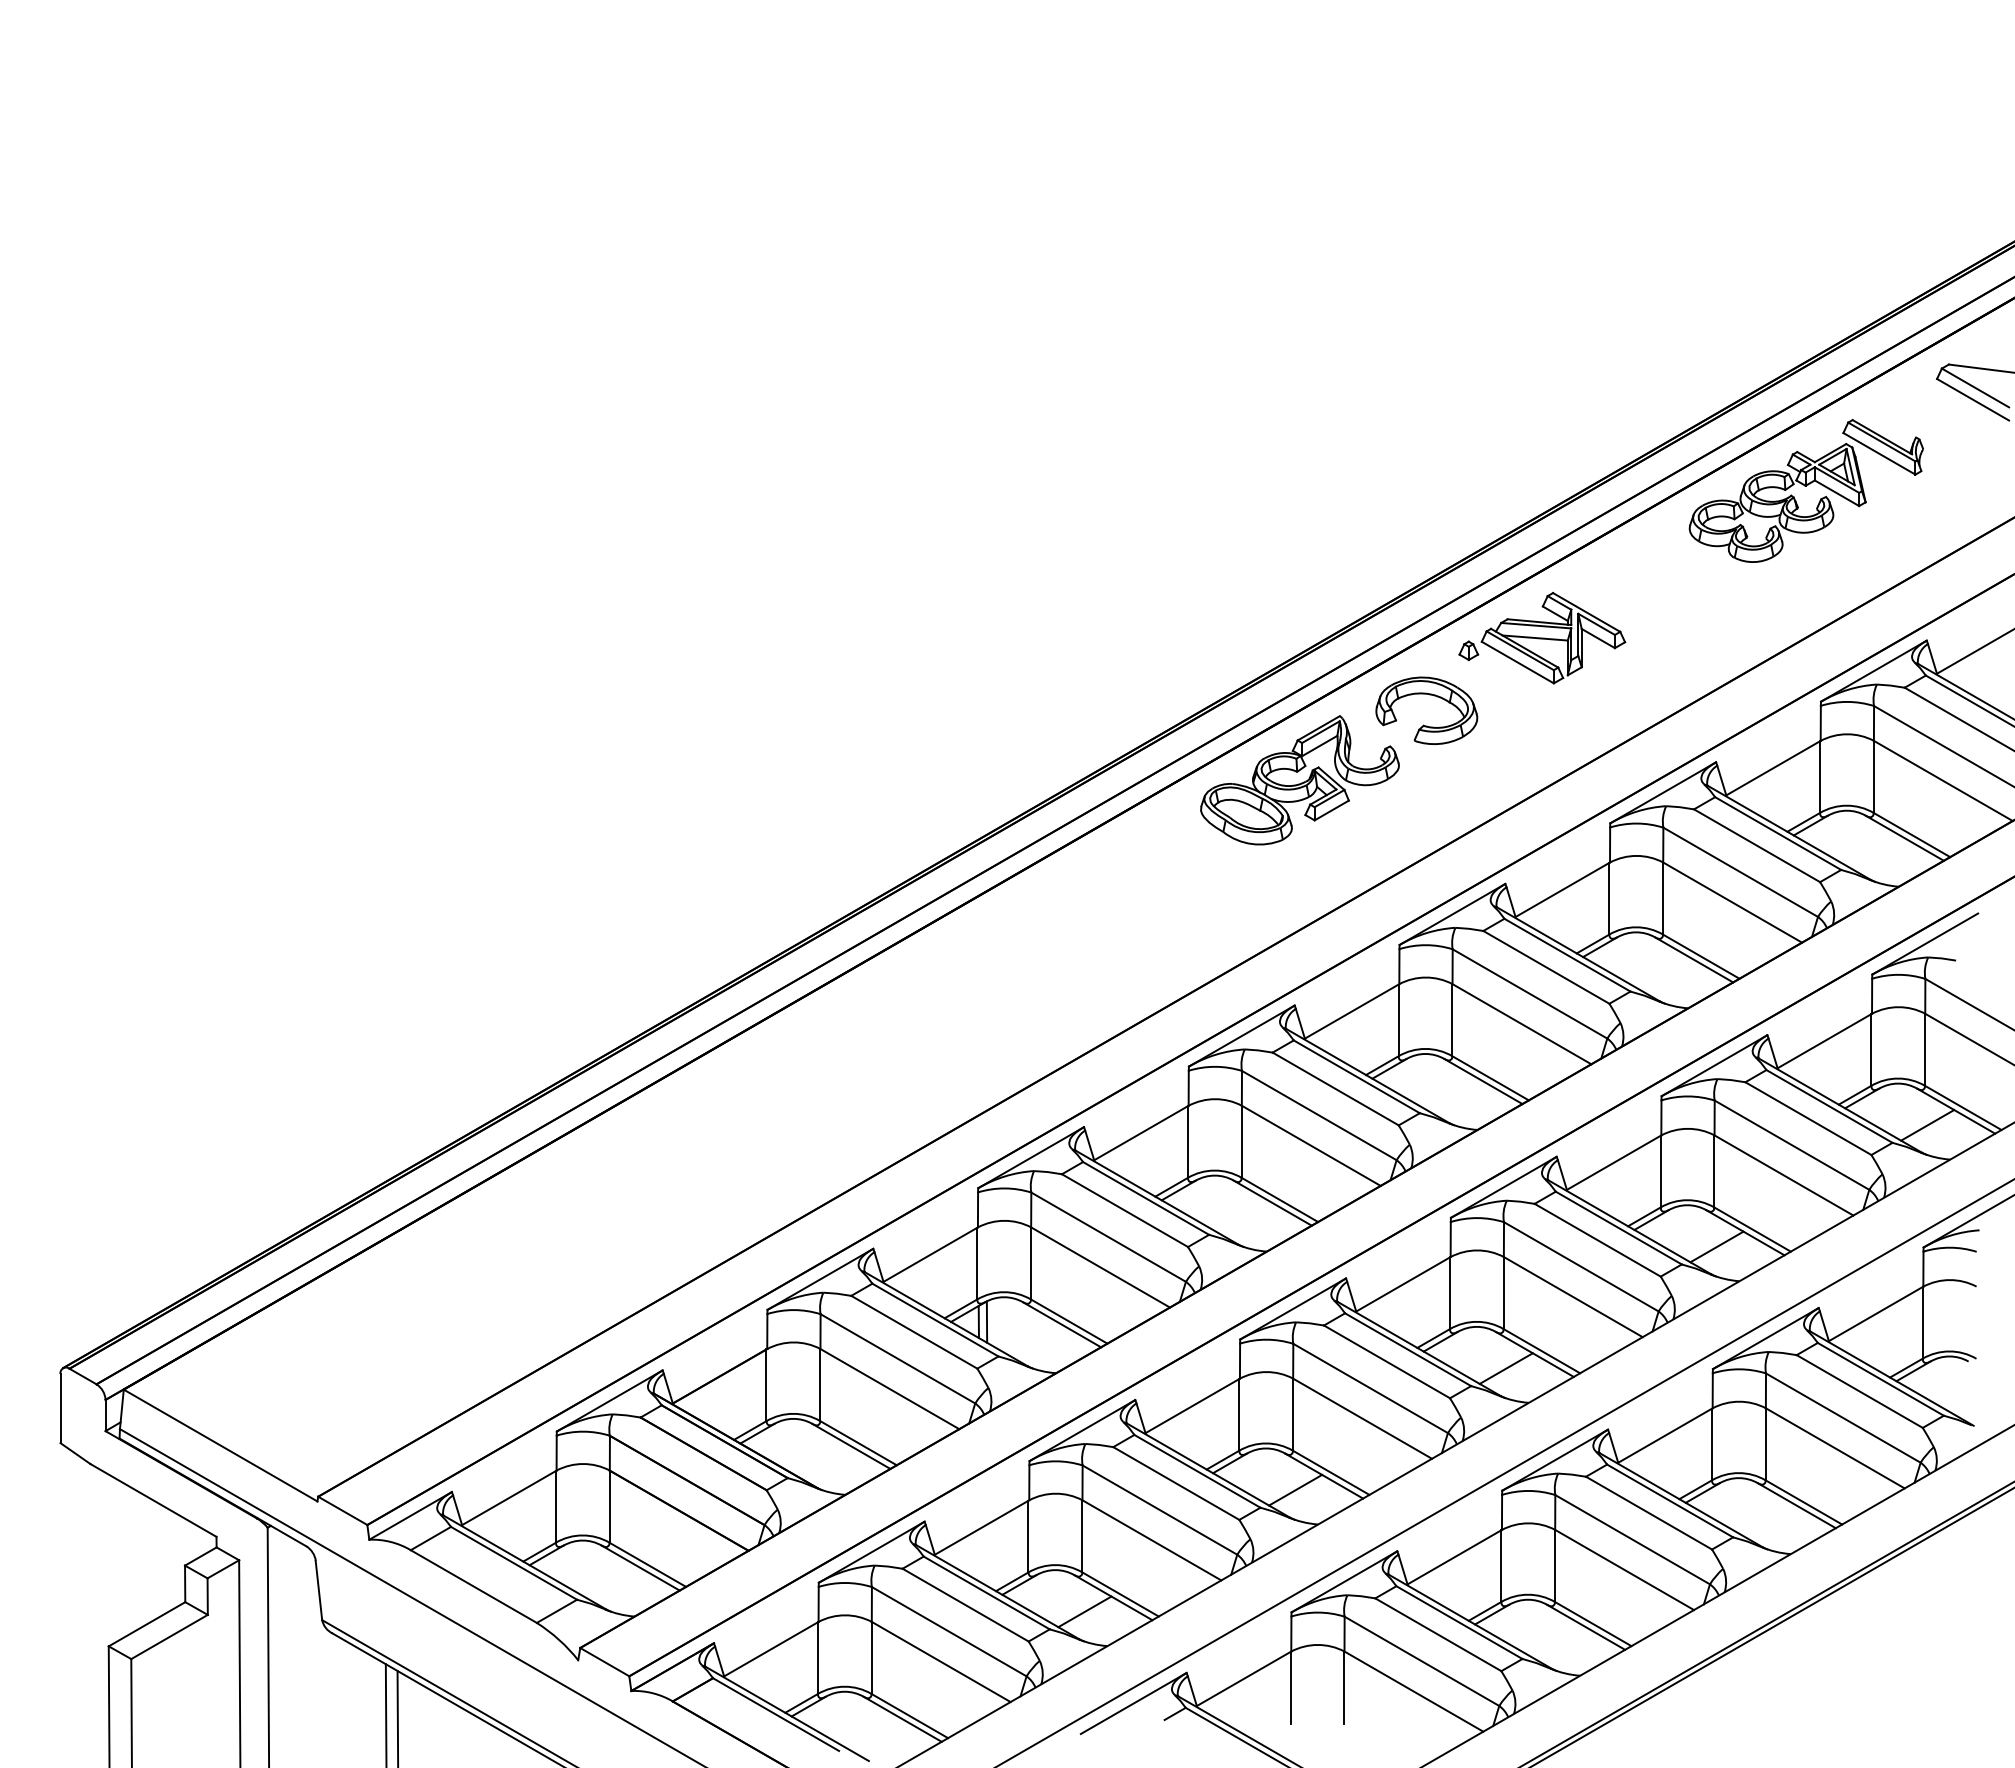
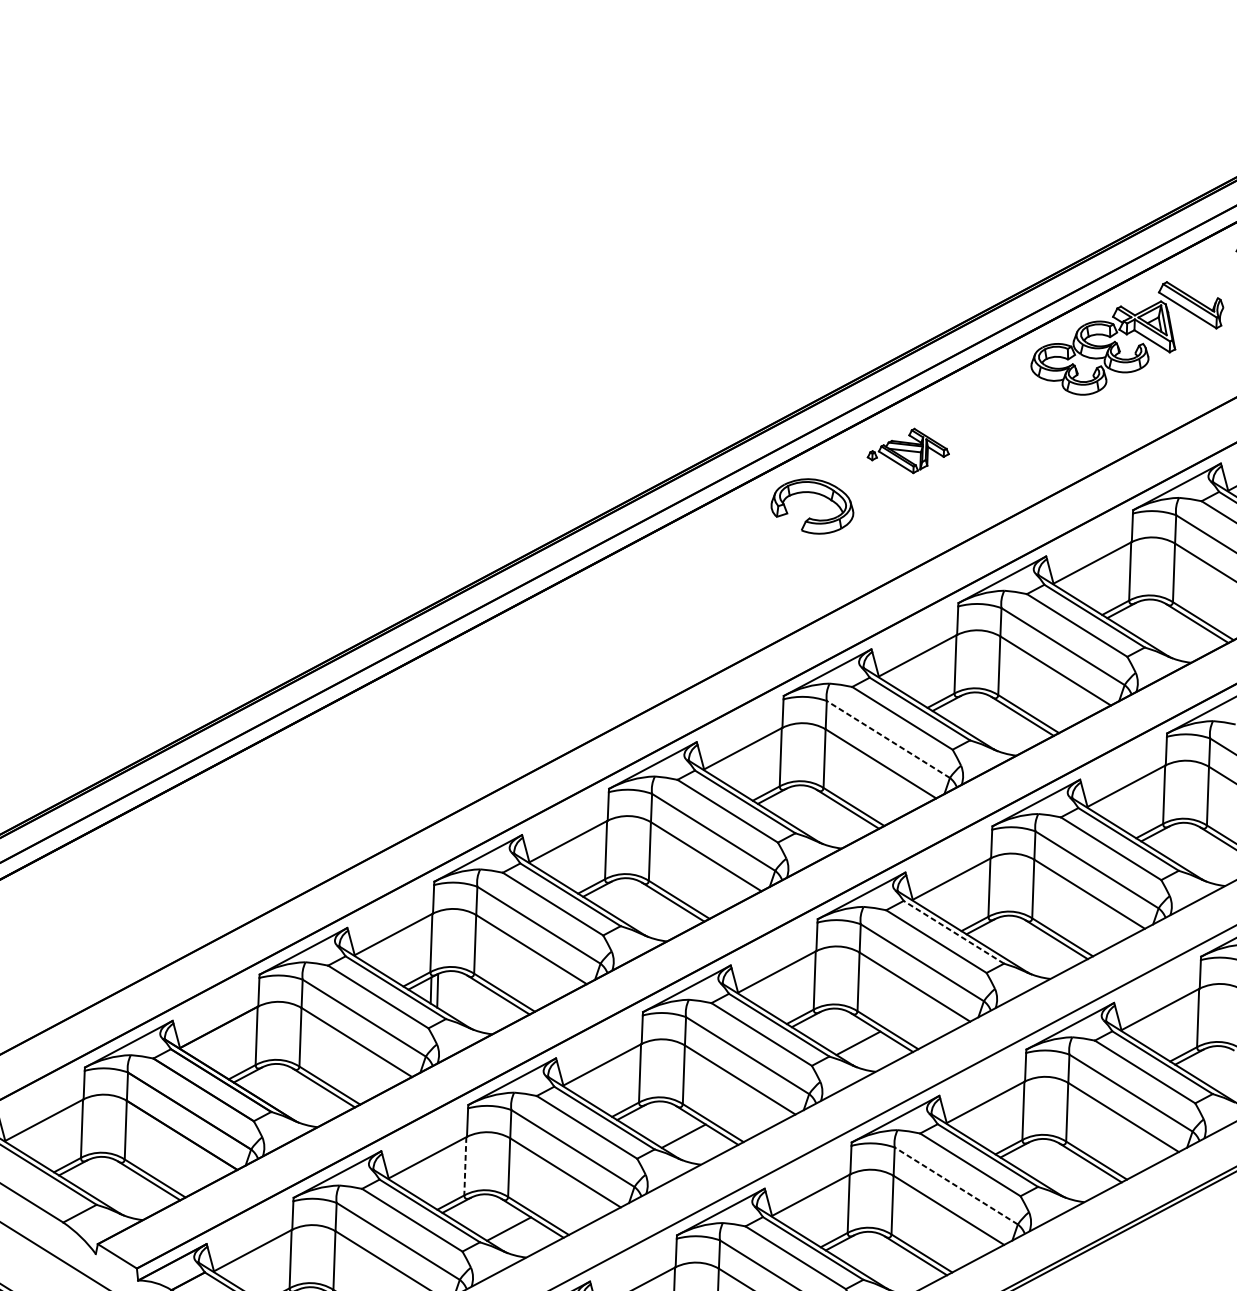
part: (1542, 638) -> (908, 450), size x0.6
part: (1299, 780) -> (707, 559), removed
line: (1529, 993) -> (887, 739), solid -> dashed
line: (1927, 1125) -> (1207, 857), removed
line: (1618, 1228) -> (953, 932), solid -> dashed
line: (1716, 1246) -> (1032, 950), removed
line: (1028, 1536) -> (465, 1166), solid -> dashed
line: (1632, 1539) -> (956, 1185), solid -> dashed

